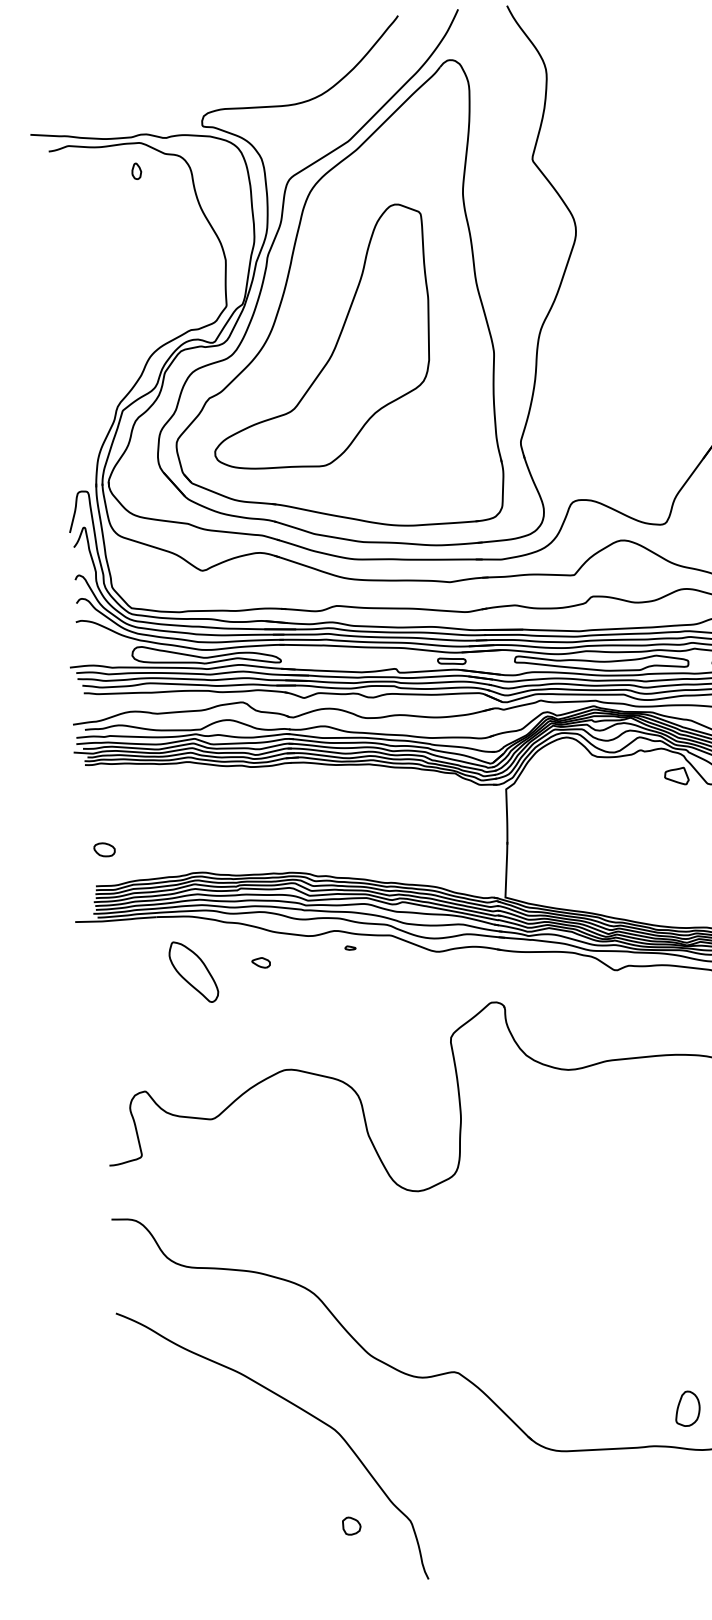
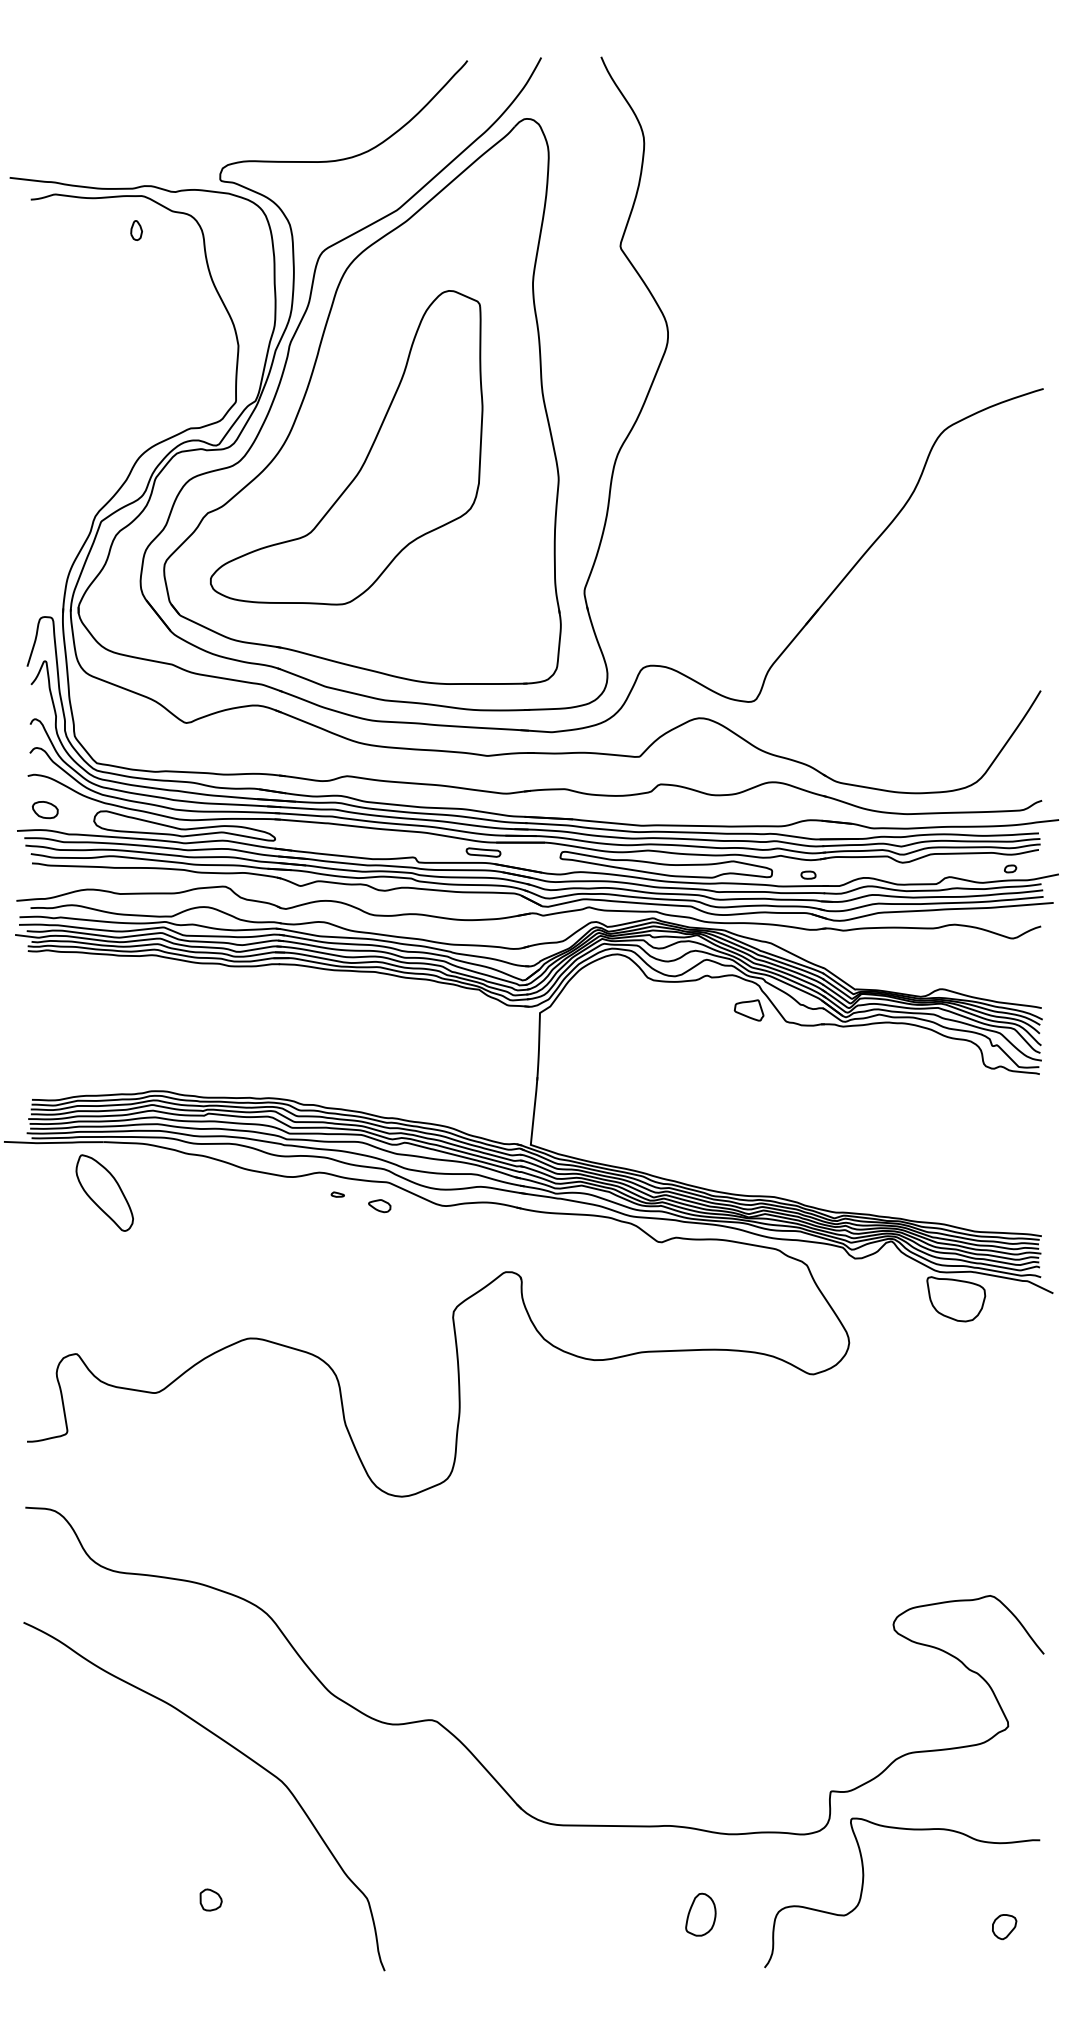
part: (103, 850) -> (44, 810), moved
part: (261, 963) -> (379, 1206), moved
part: (193, 971) -> (104, 1192), moved
part: (687, 1408) -> (700, 1914), moved
part: (351, 1525) -> (210, 1899), moved

